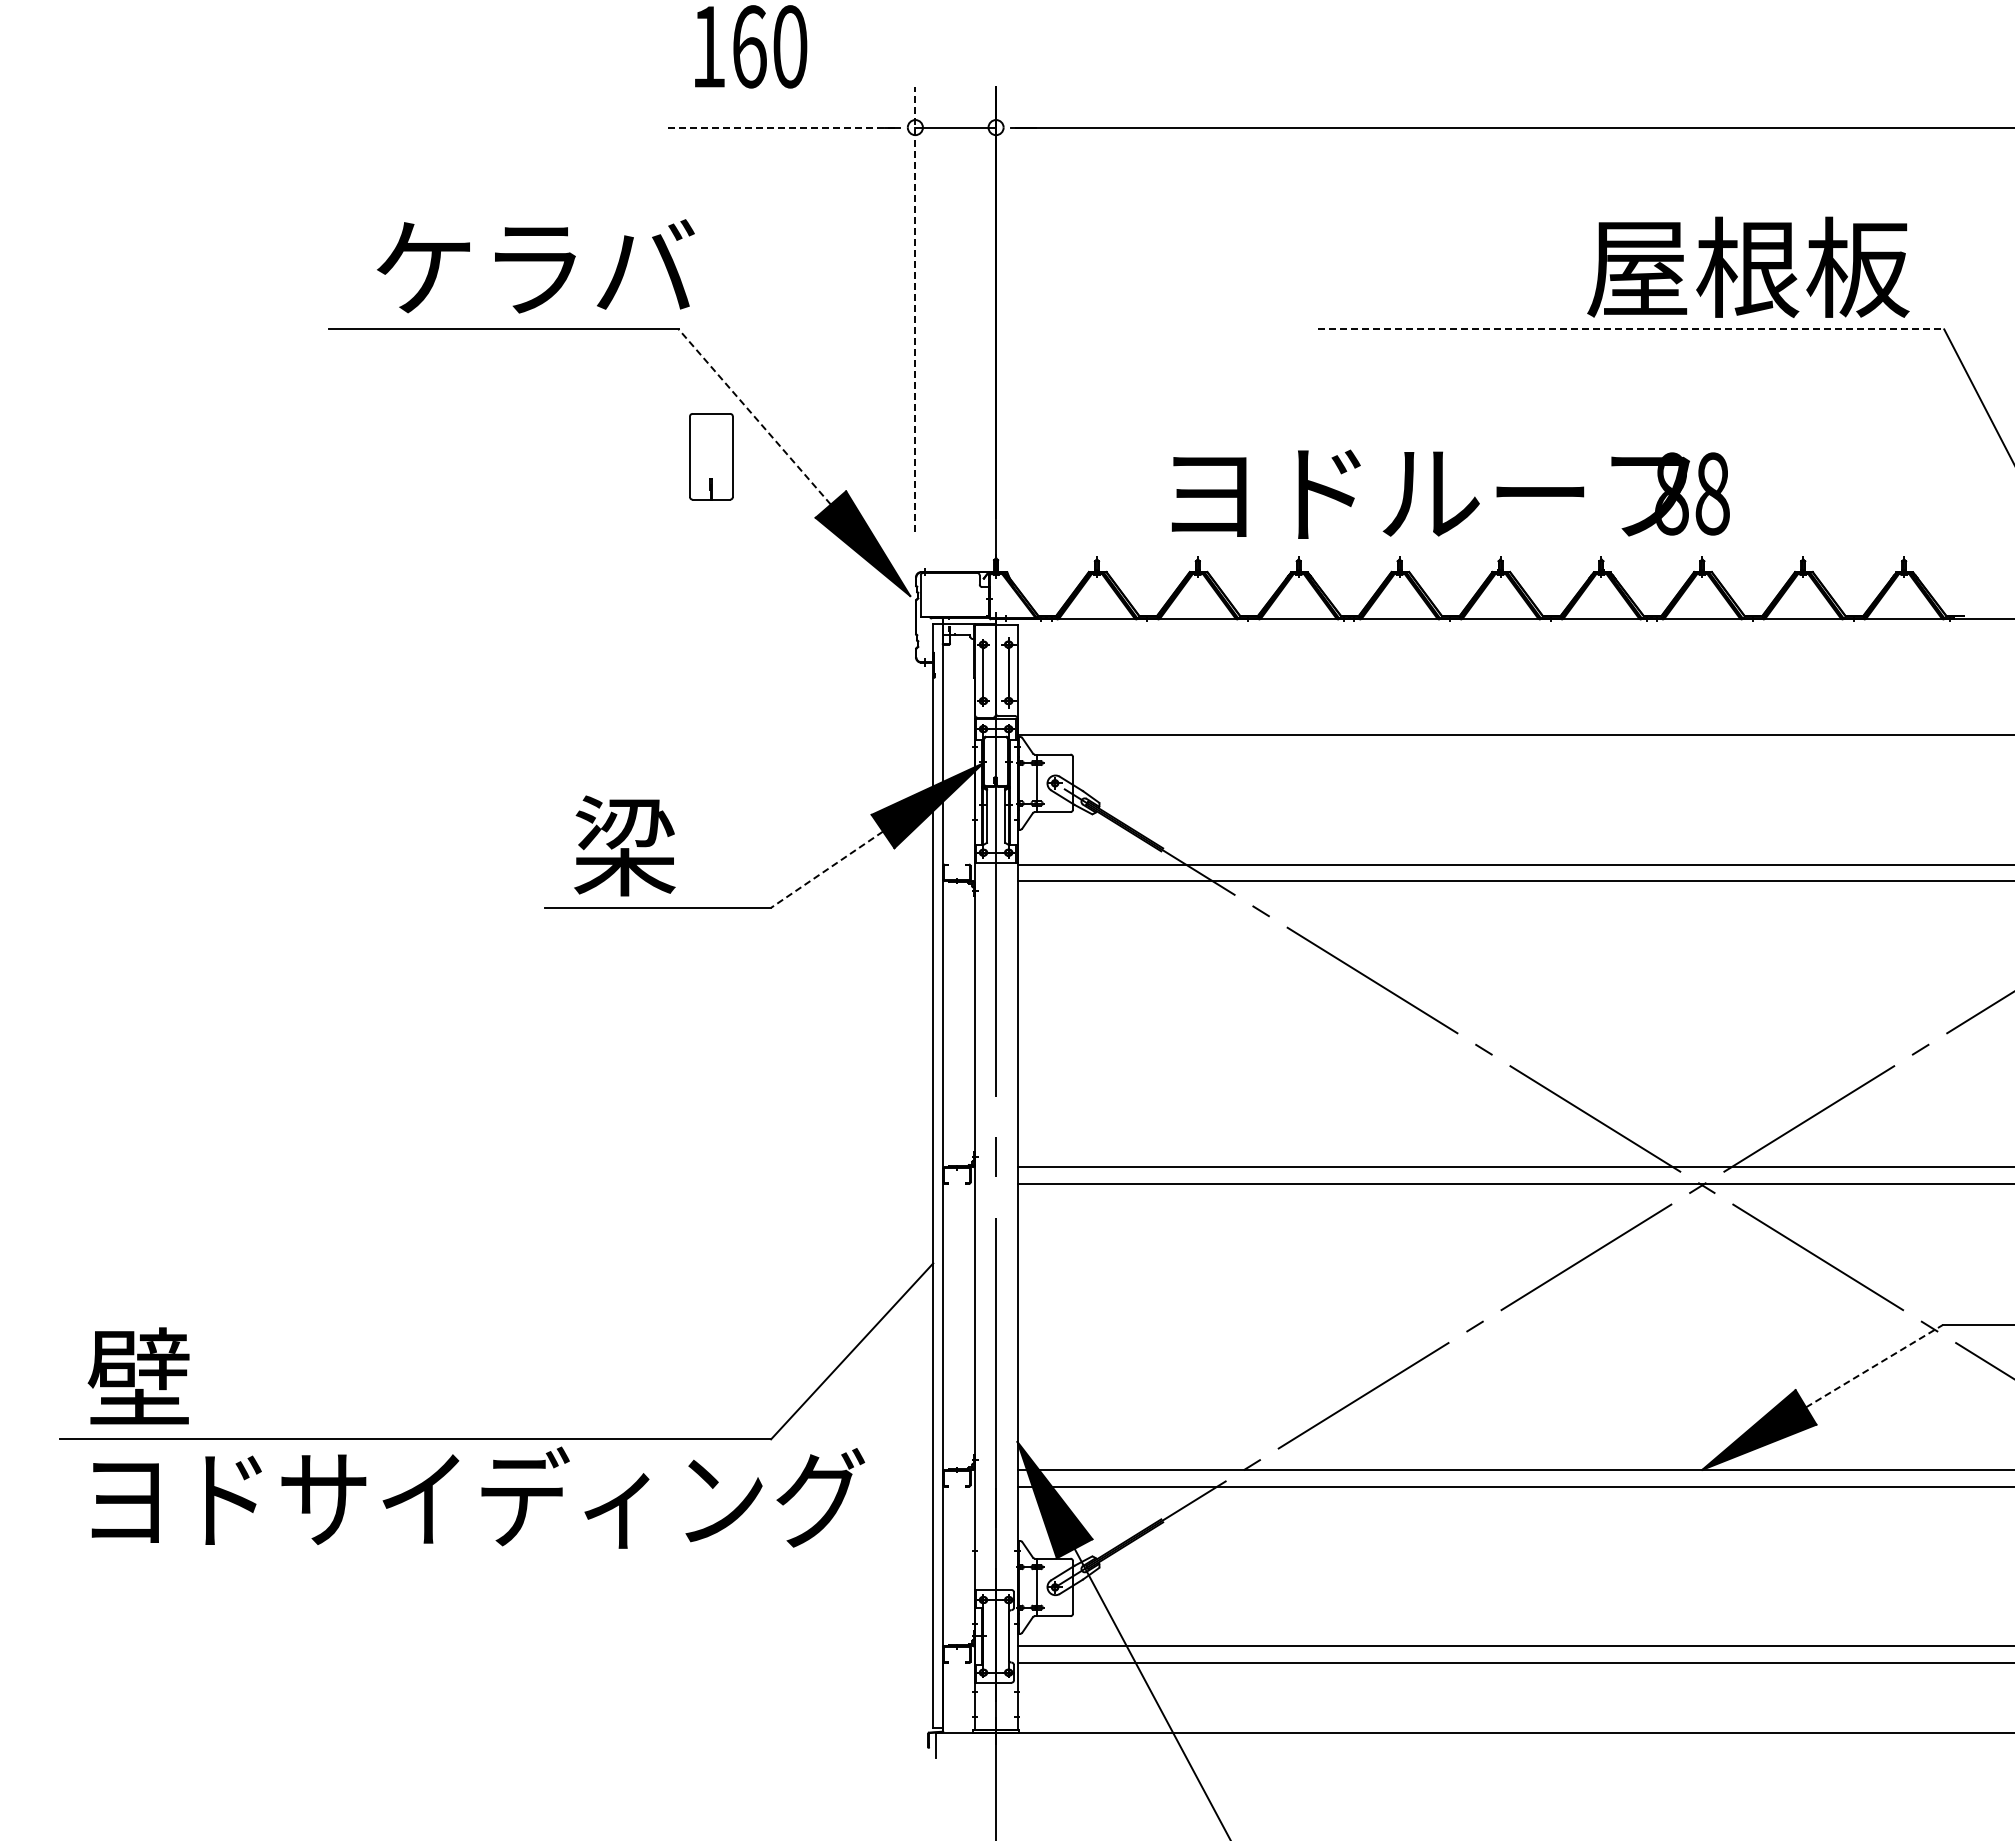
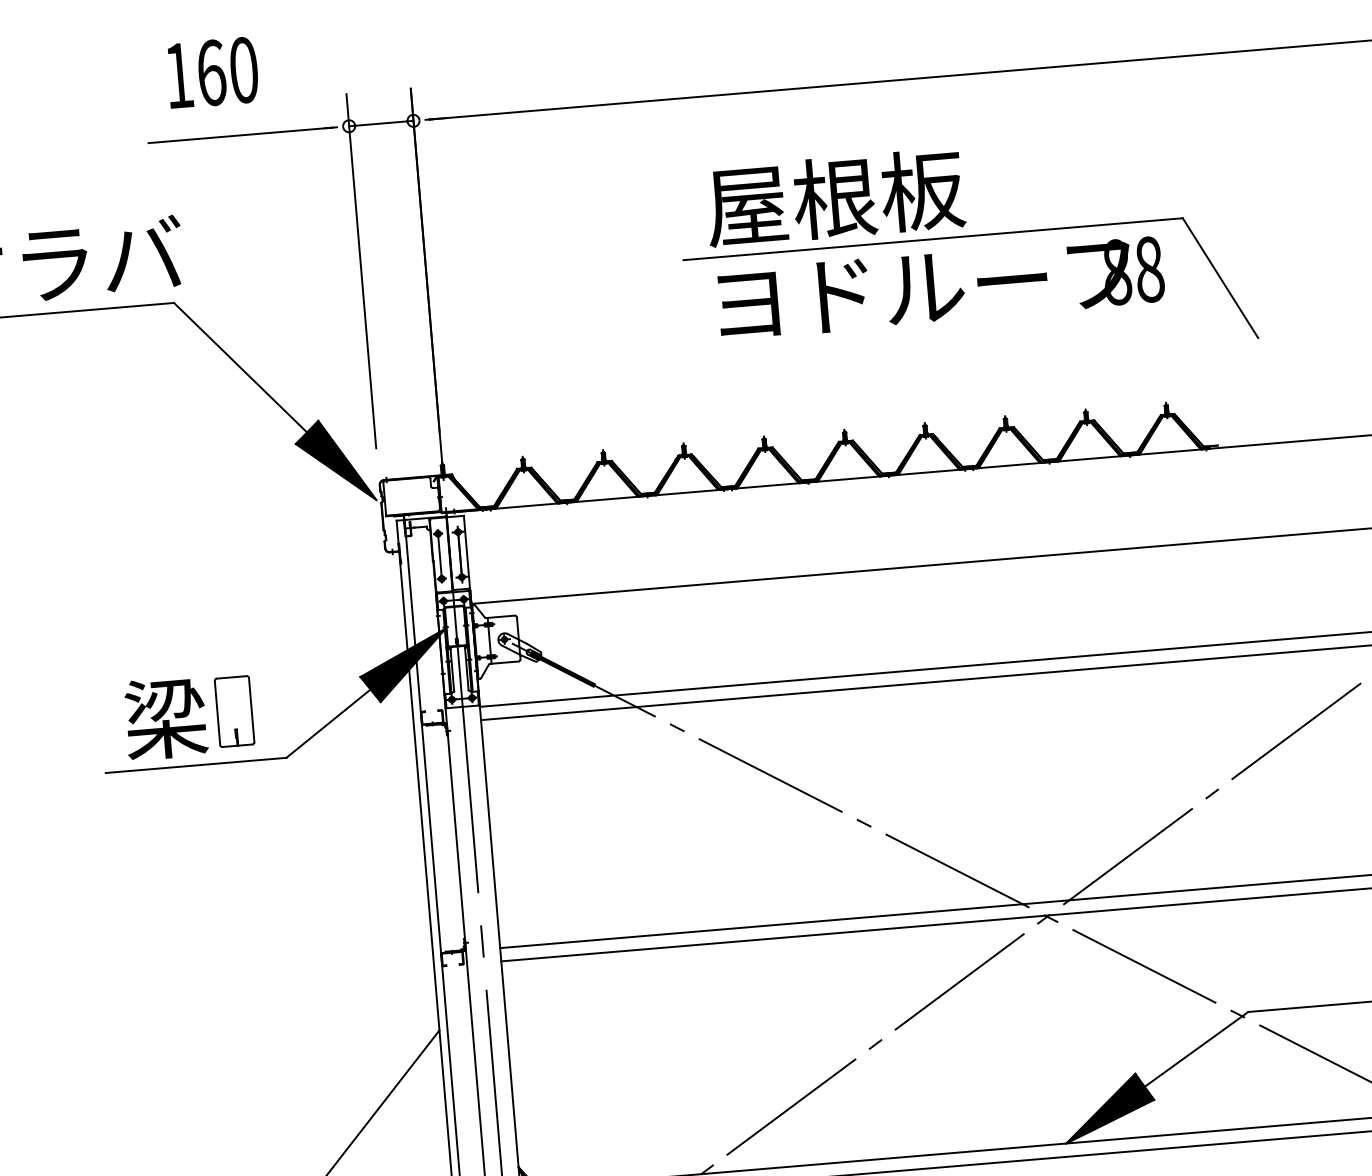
line: (779, 127) -> (240, 135), dashed -> solid
text: (1748, 266) -> (835, 196), moved
line: (915, 308) -> (361, 270), dashed -> solid
line: (1631, 329) -> (933, 239), dashed -> solid
line: (754, 416) -> (240, 367), dashed -> solid
part: (711, 456) -> (234, 711), moved
text: (1450, 493) -> (940, 286), moved
line: (827, 869) -> (328, 723), dashed -> solid
line: (1874, 1366) -> (1196, 1049), dashed -> solid

